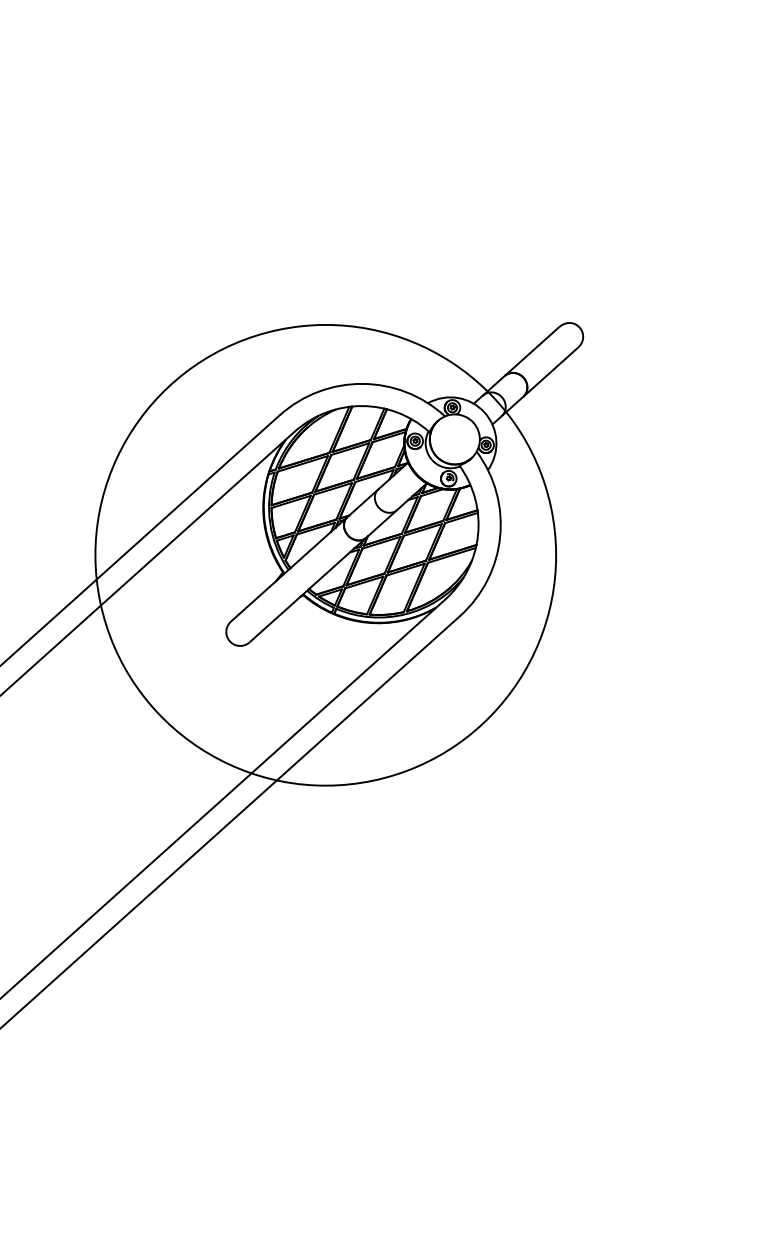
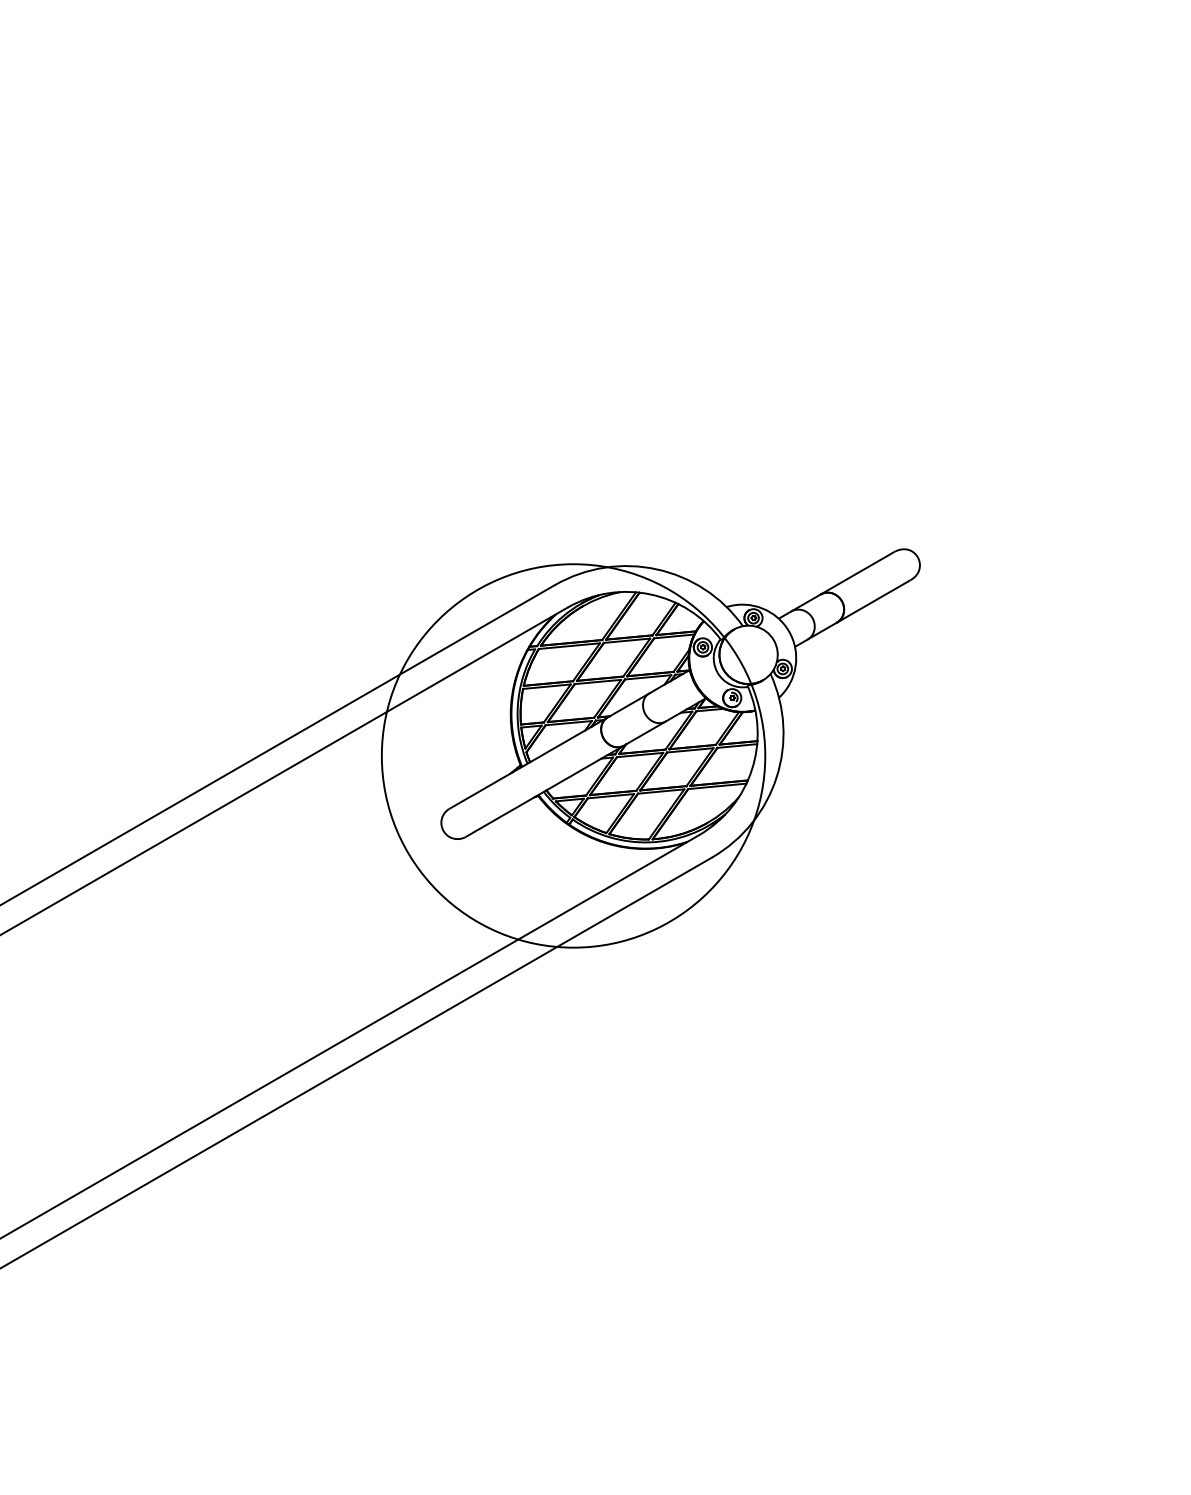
circle: (325, 554) -> (573, 755), size x0.71

